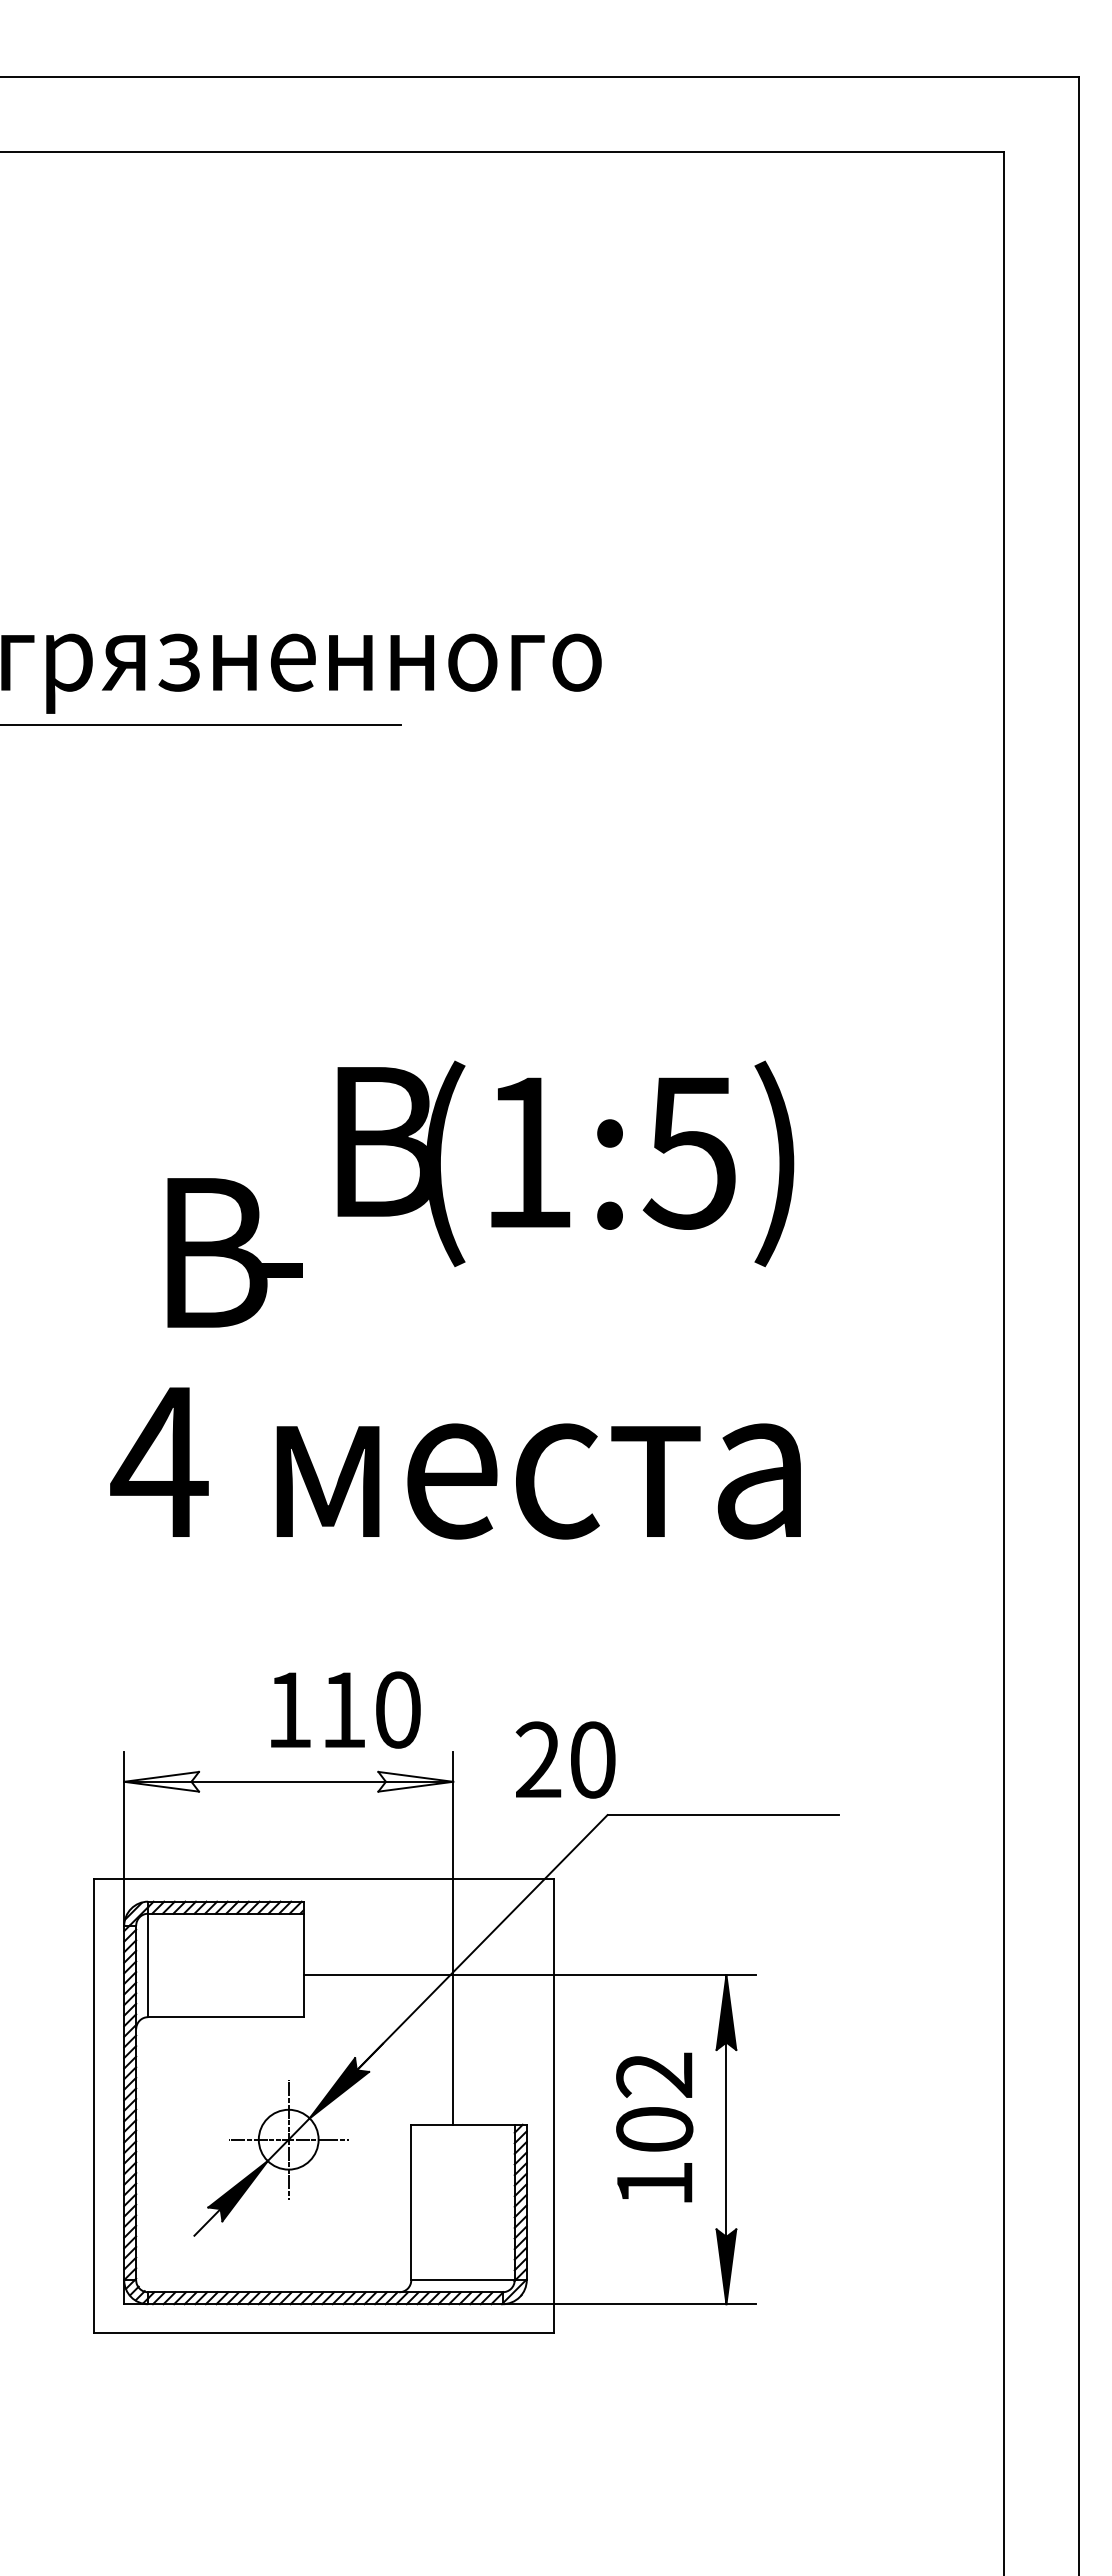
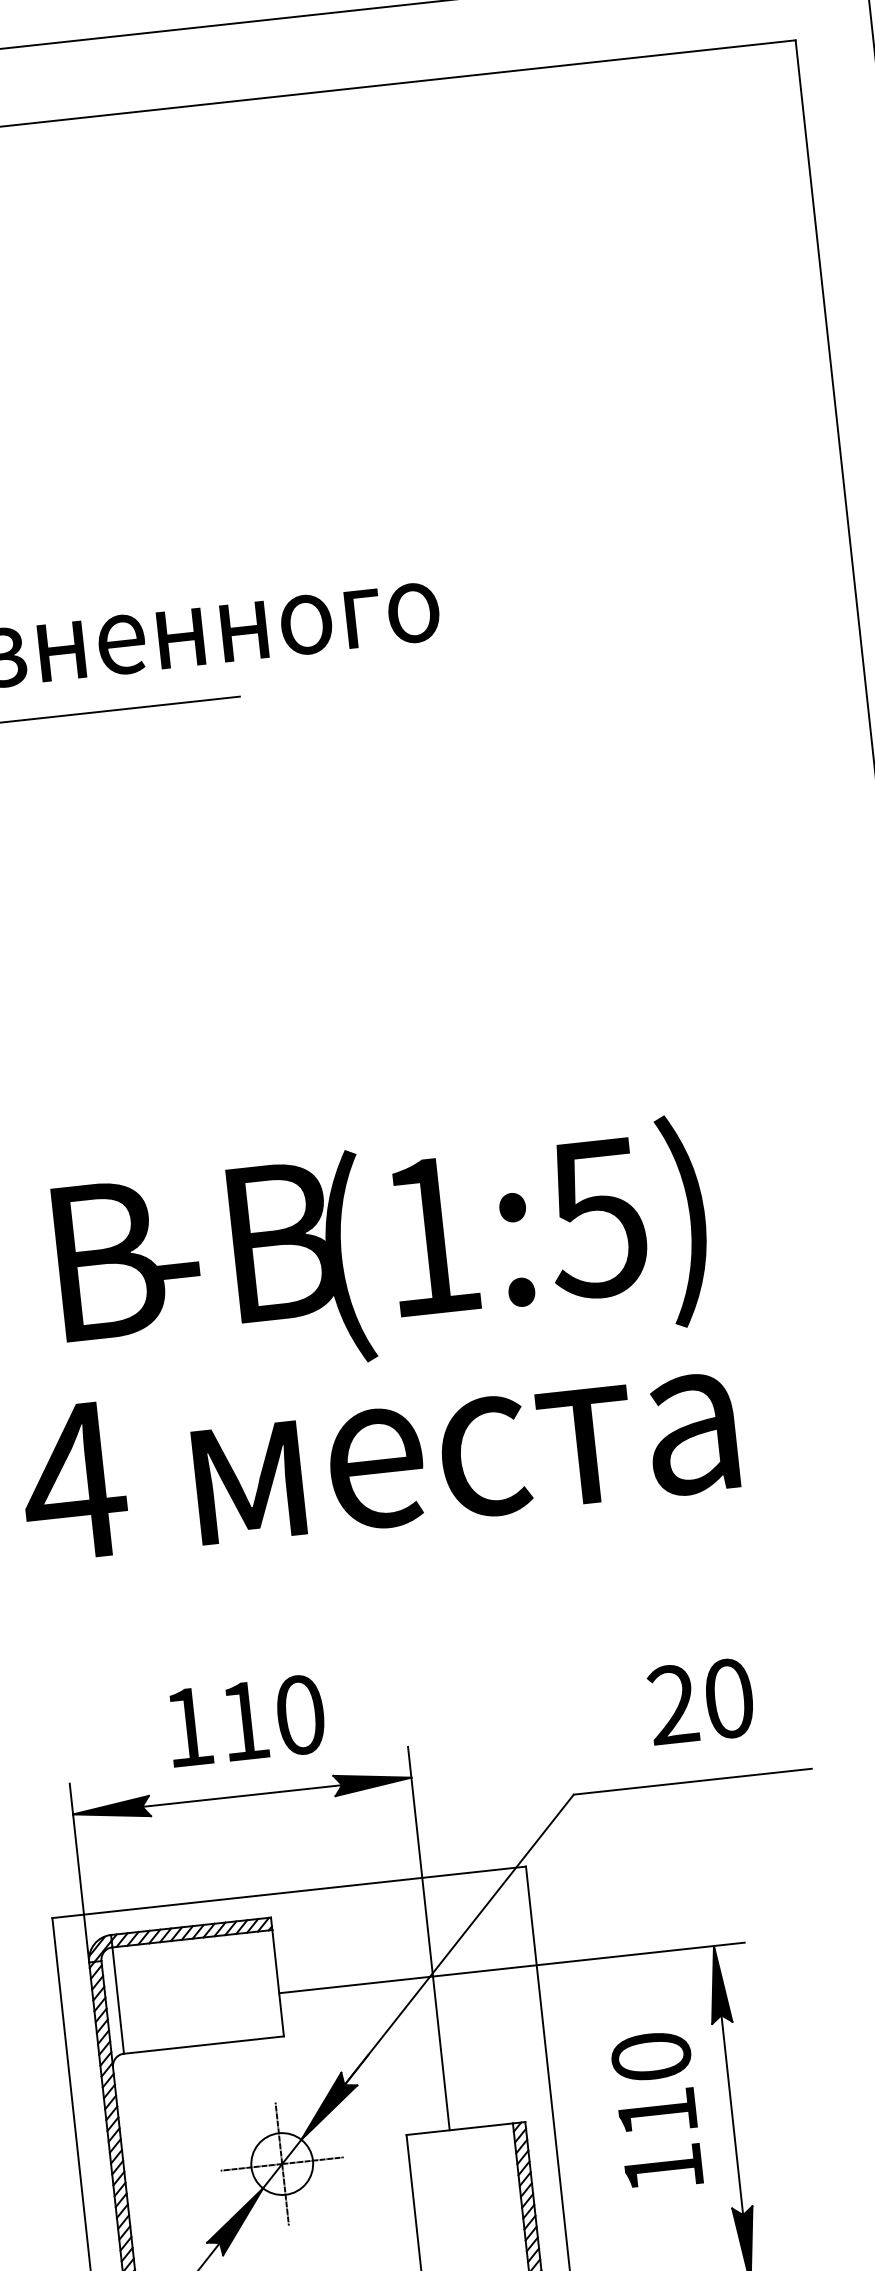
text: (565, 1163) -> (470, 1243), moved
text: (345, 1709) -> (246, 1720), moved
text: (565, 1759) -> (700, 1701), moved
fill: (161, 1781) -> (111, 1809), added
fill: (415, 1781) -> (372, 1781), added
text: (654, 2101) -> (654, 2083), 102 -> 110

